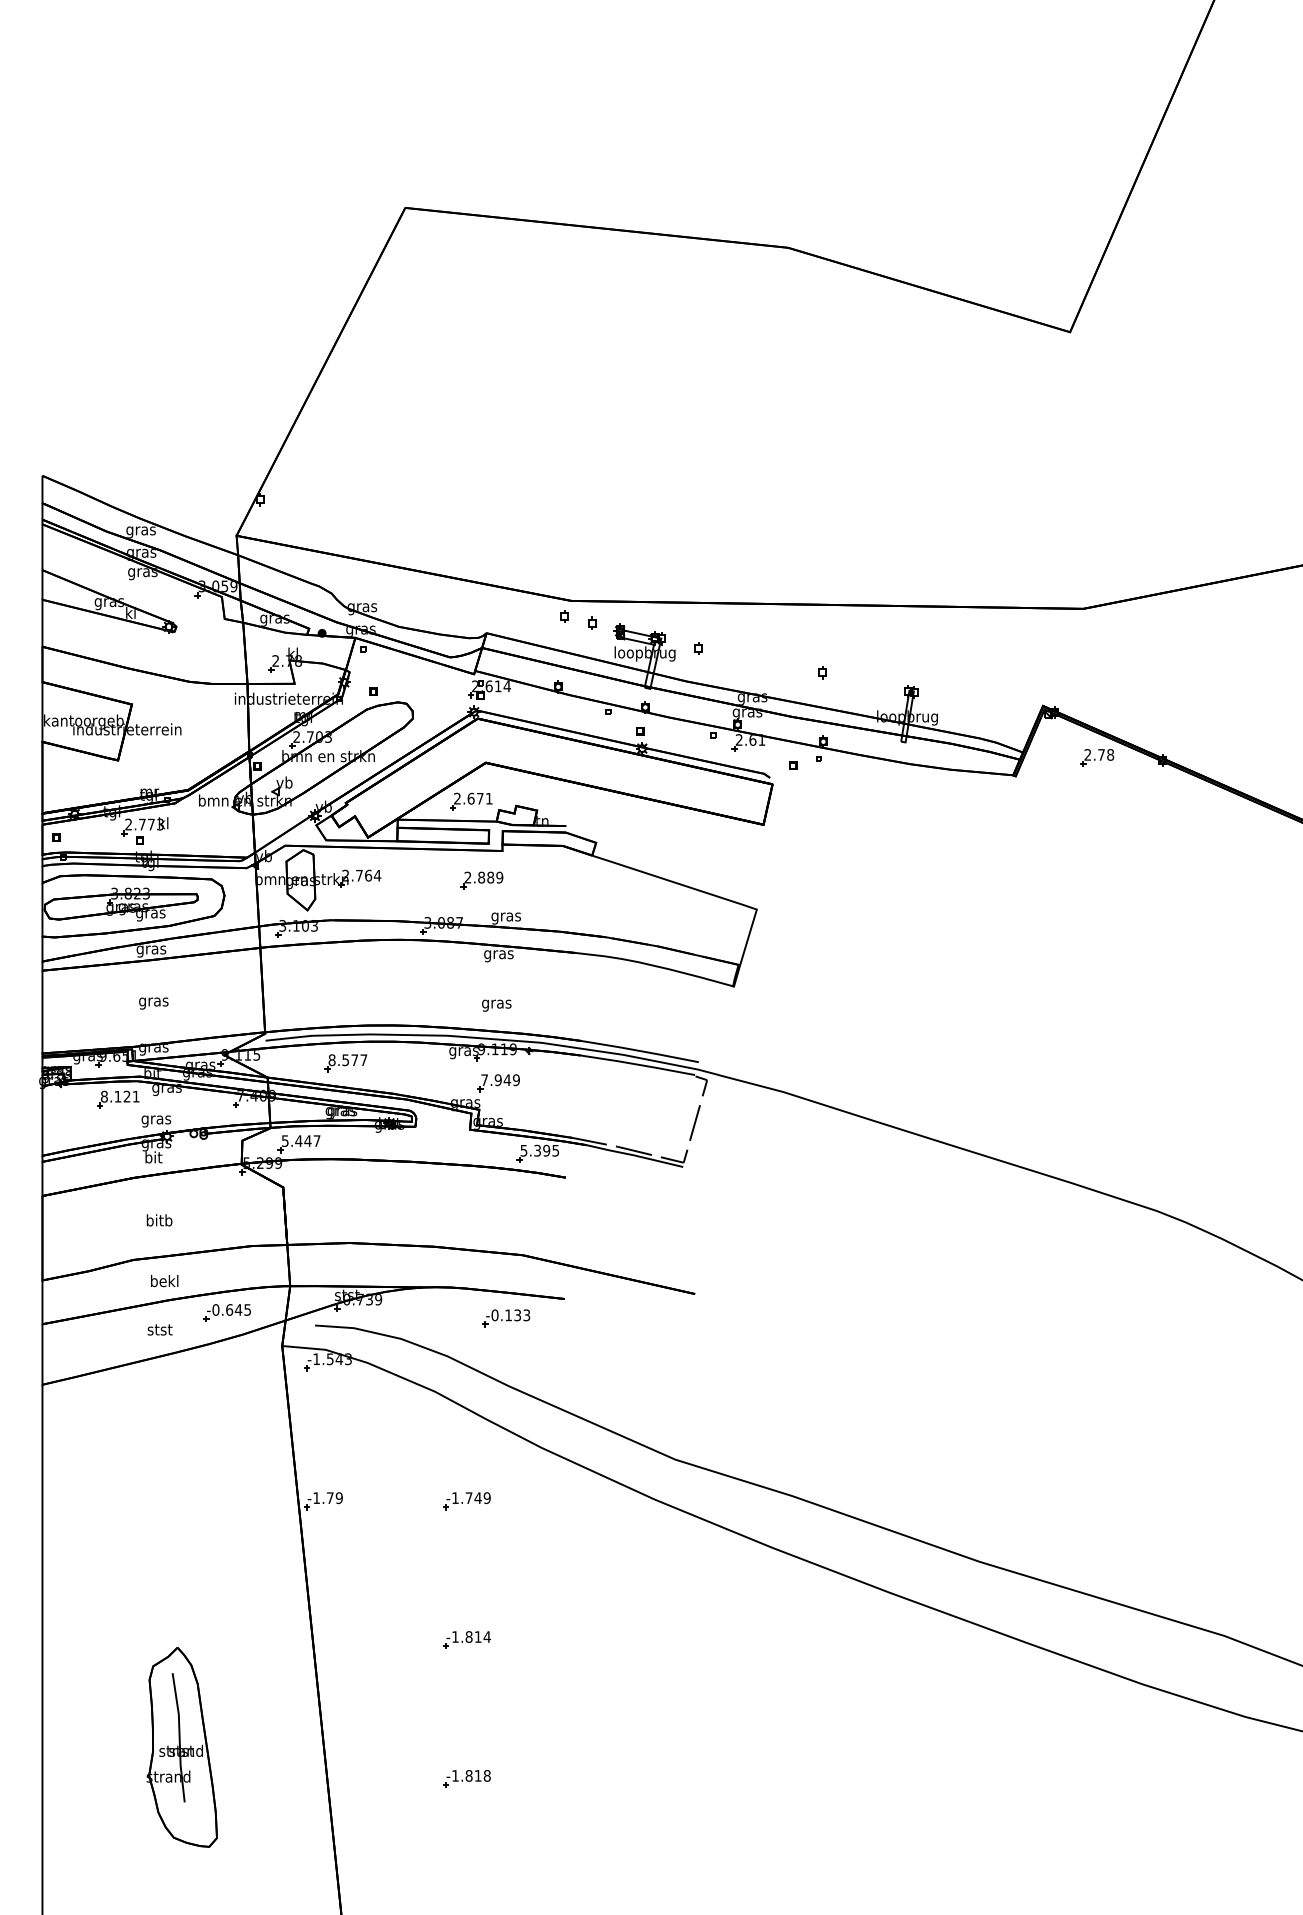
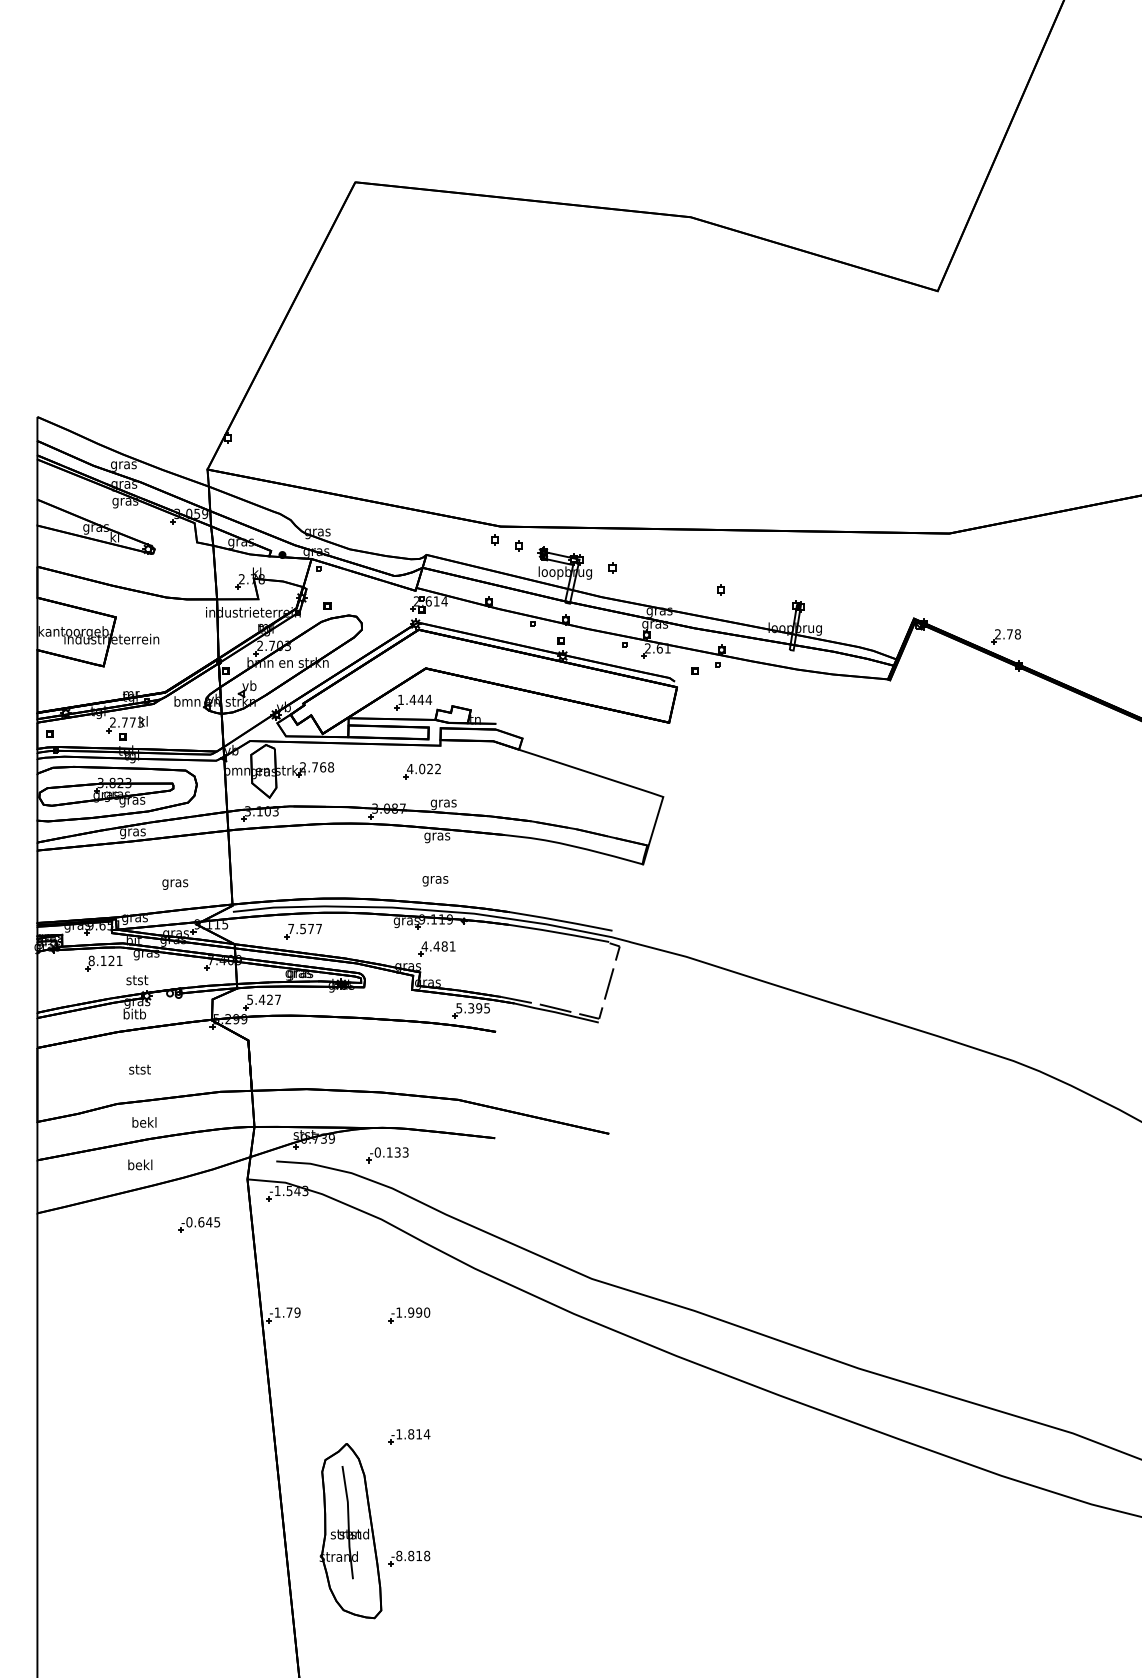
part: (1097, 757) -> (1006, 636), moved
text: (473, 798) -> (415, 699), 2.671 -> 1.444
text: (377, 875) -> (330, 767), 2.764 -> 2.768
text: (483, 877) -> (423, 768), 2.889 -> 4.022
text: (153, 1003) -> (175, 884), moved
text: (331, 1060) -> (290, 929), 8.577 -> 7.577
text: (499, 1080) -> (437, 946), 7.949 -> 4.481
text: (156, 1120) -> (137, 981), gras -> stst
text: (307, 1140) -> (269, 999), 5.447 -> 5.427
text: (153, 1157) -> (134, 1014), bit -> bitb
text: (159, 1220) -> (139, 1069), bitb -> stst
part: (226, 1312) -> (198, 1224), moved
part: (506, 1318) -> (387, 1155), moved
text: (159, 1329) -> (139, 1164), stst -> bekl
text: (477, 1498) -> (418, 1312), -1.749 -> -1.990
part: (181, 1747) -> (350, 1531), moved
text: (455, 1775) -> (399, 1555), -1.818 -> -8.818

